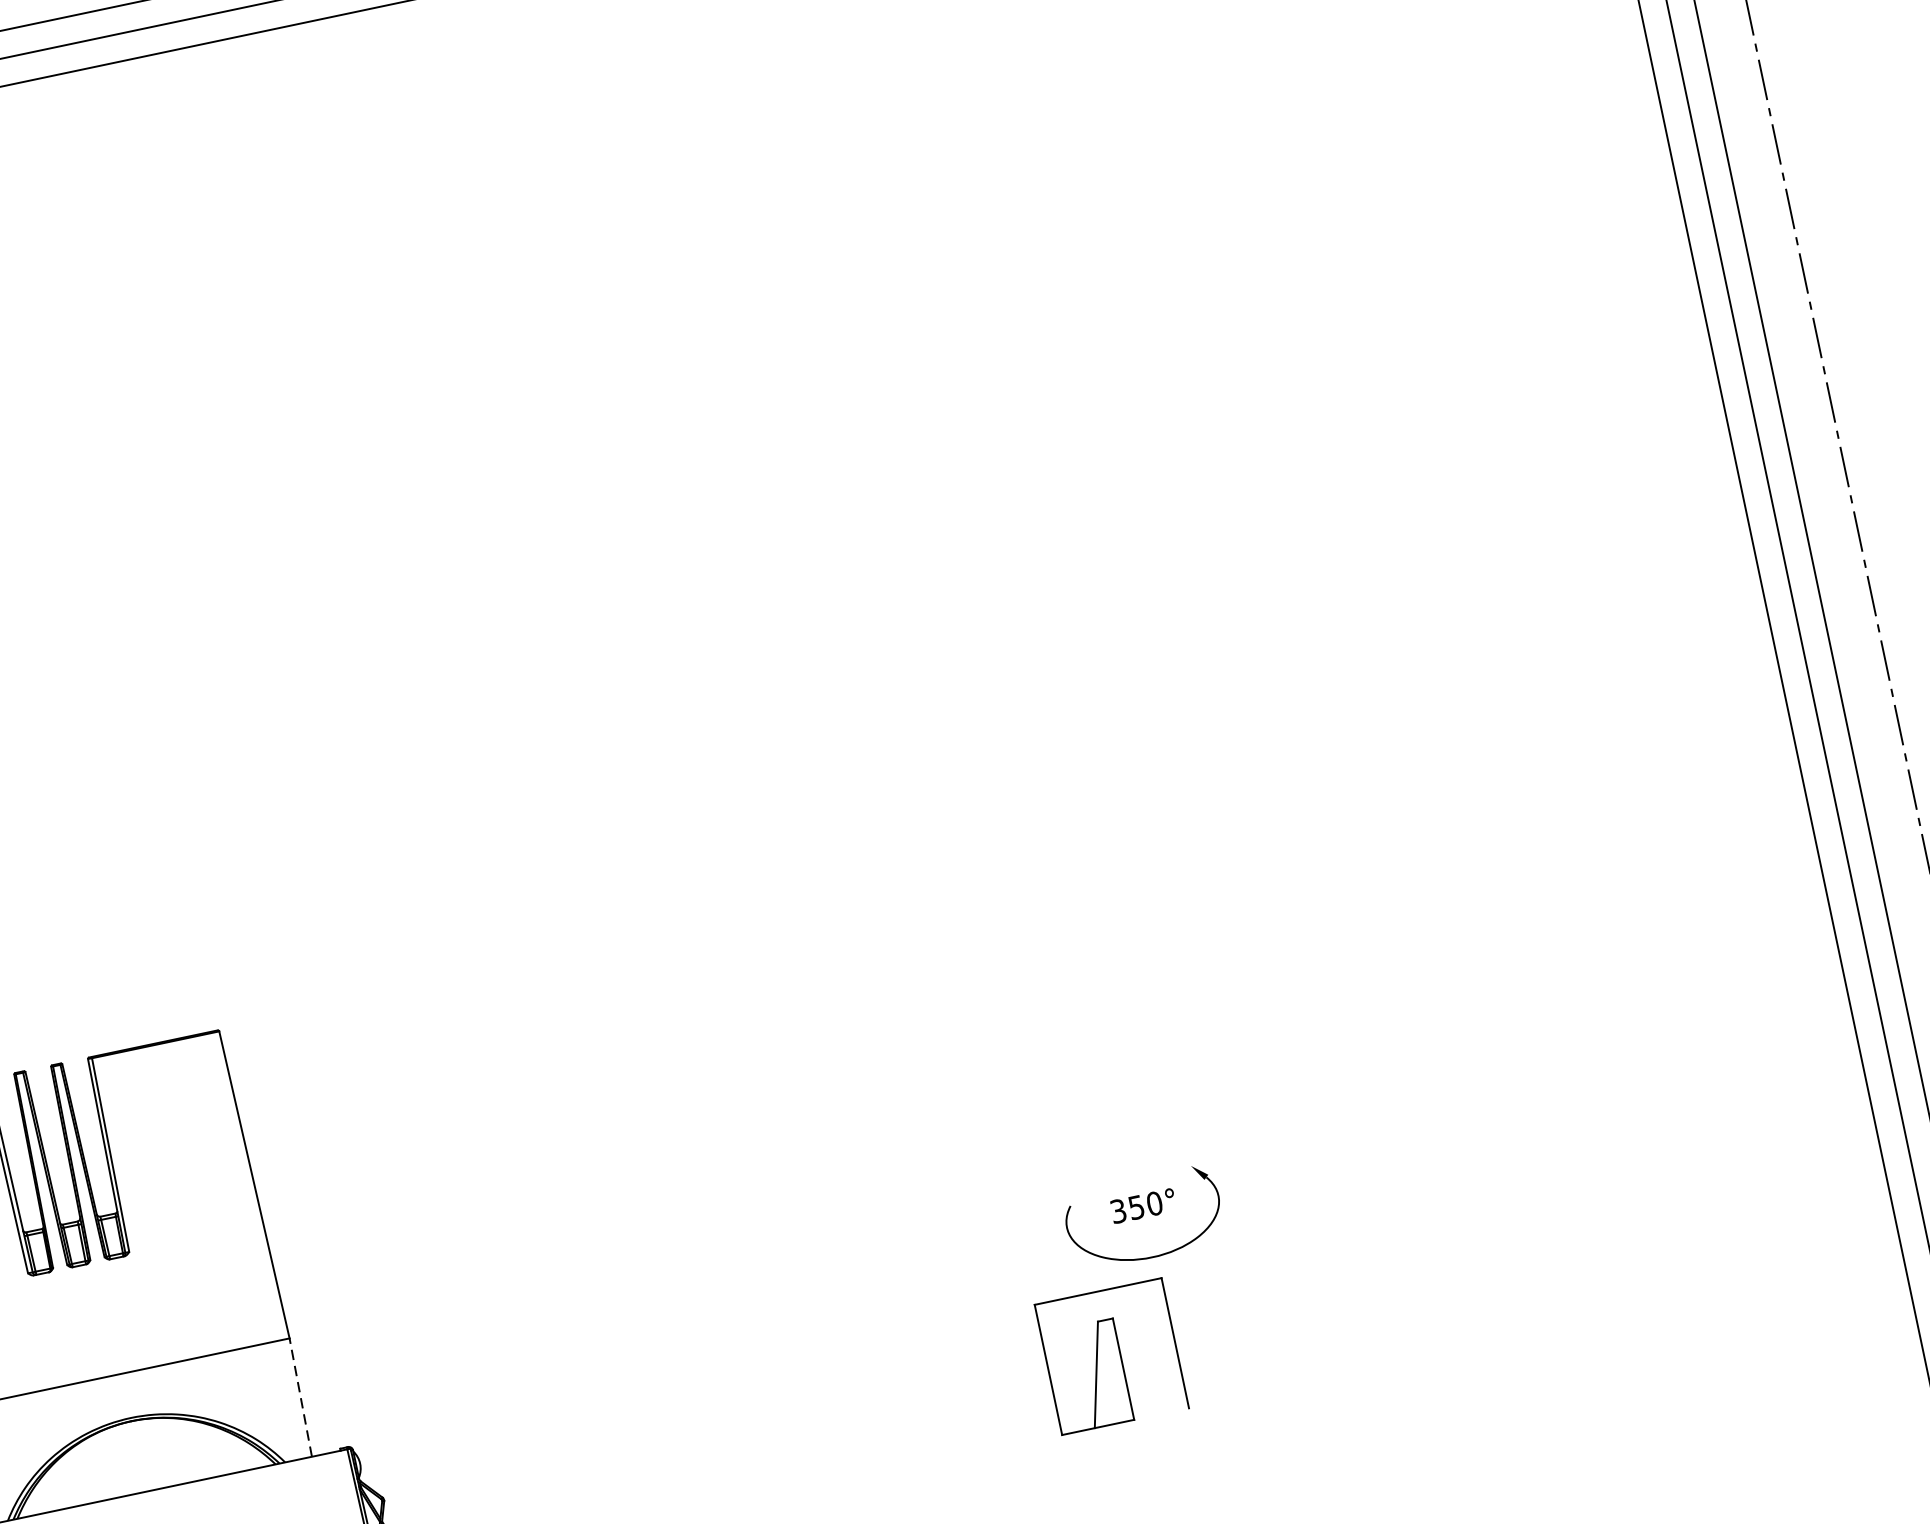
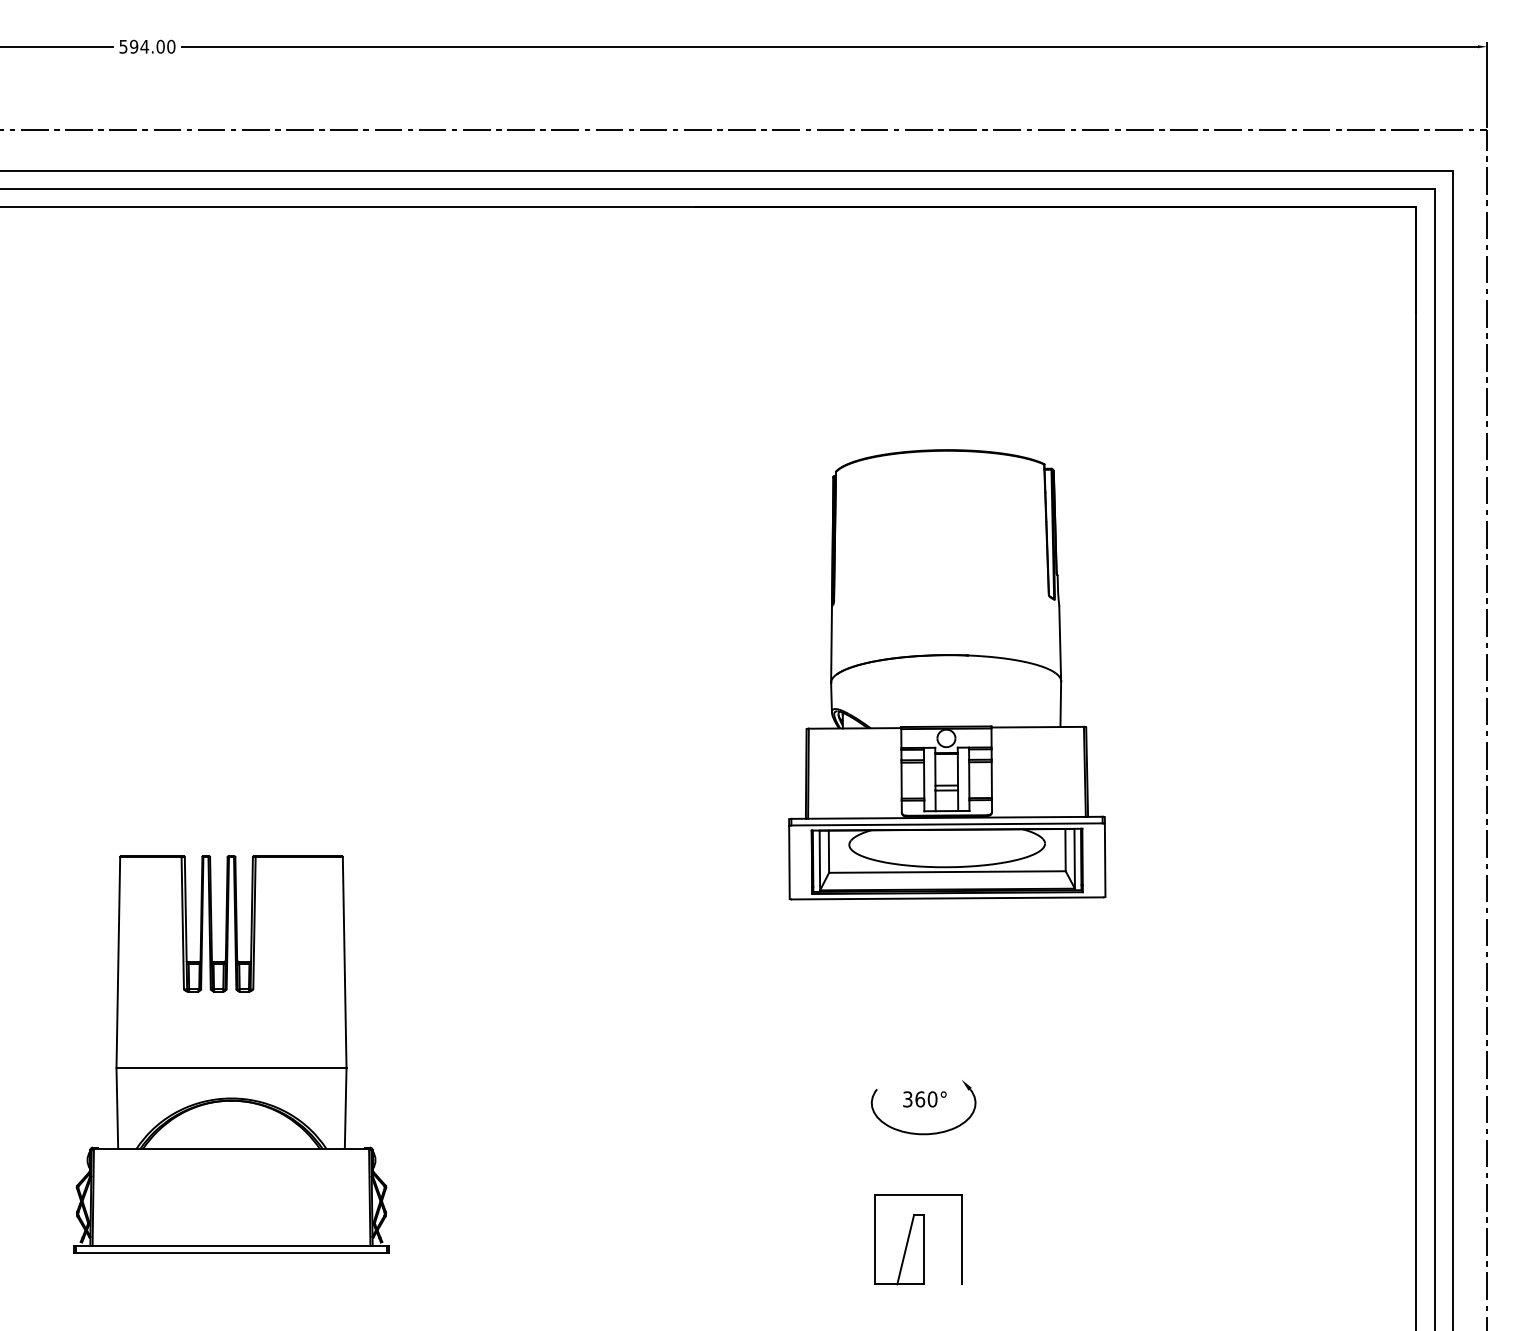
part: (1045, 578) -> (947, 674), added
text: (1137, 1207) -> (920, 1099), 350° -> 360°
part: (1111, 1356) -> (918, 1239), moved
line: (300, 1397) -> (345, 1108), dashed -> solid

